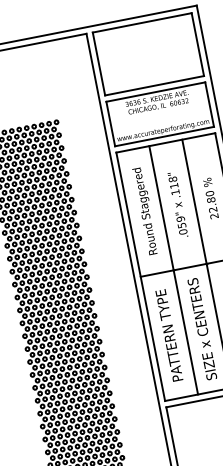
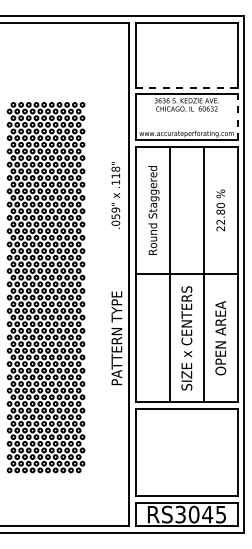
line: (154, 85) -> (186, 87), solid -> dashed
line: (209, 105) -> (237, 117), solid -> dashed
text: (177, 205) -> (115, 195), moved
text: (168, 335) -> (116, 338), moved

